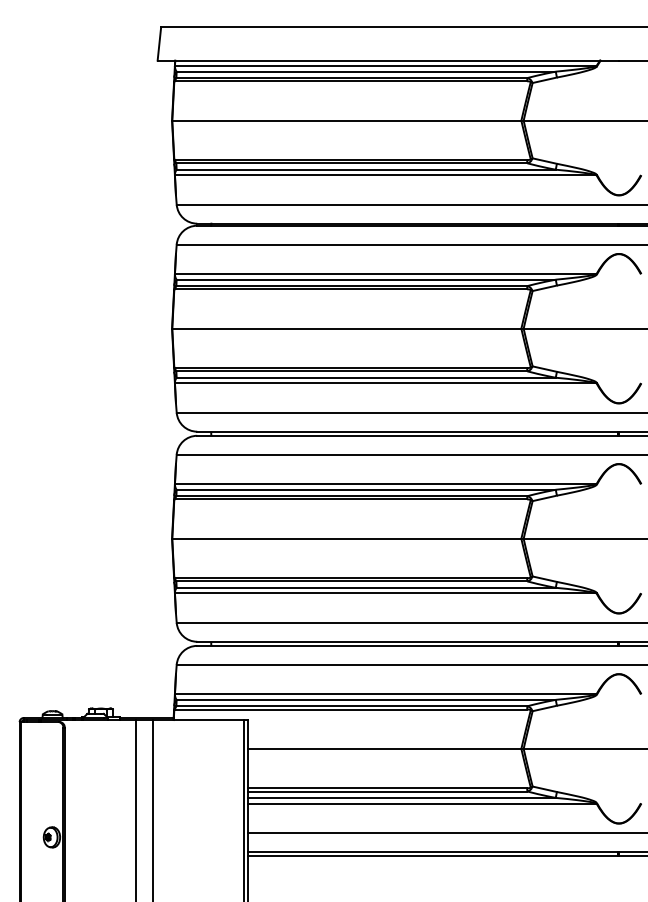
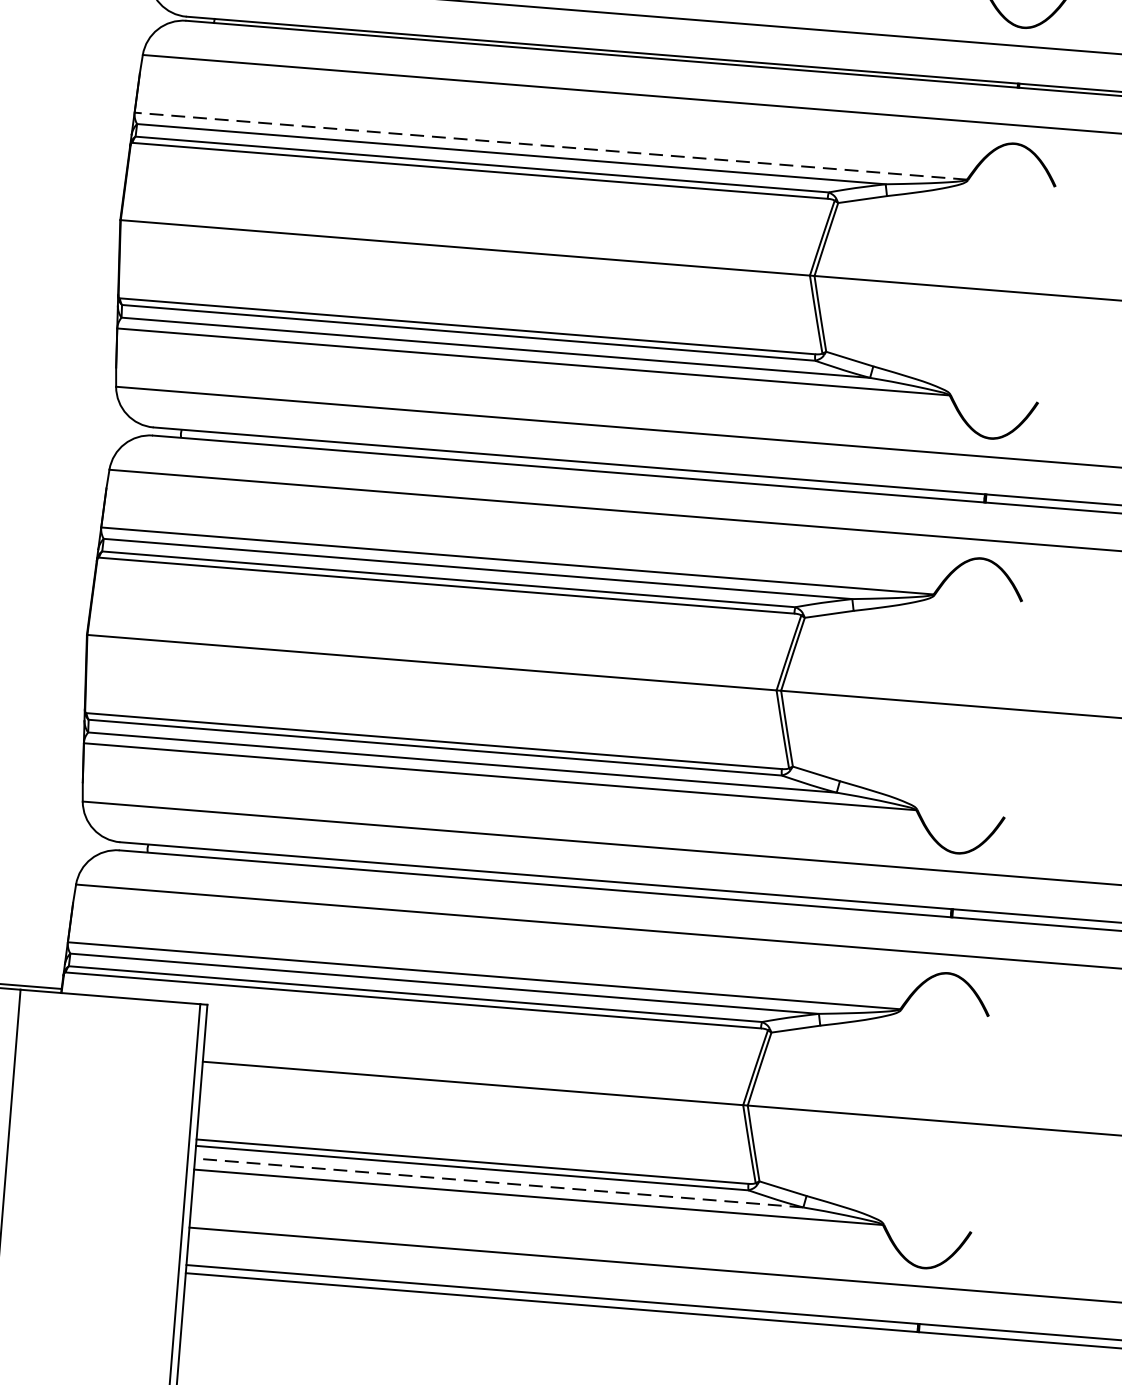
line: (385, 274) -> (550, 146), solid -> dashed
line: (401, 797) -> (498, 1182), solid -> dashed

